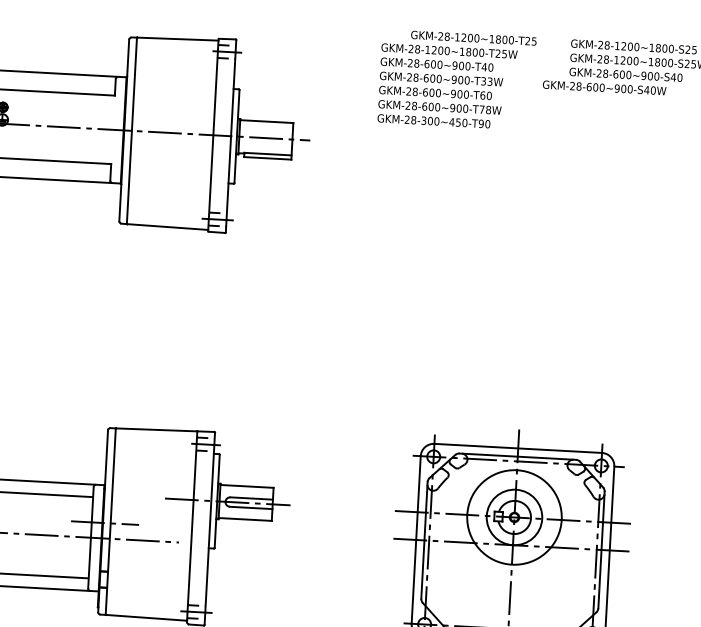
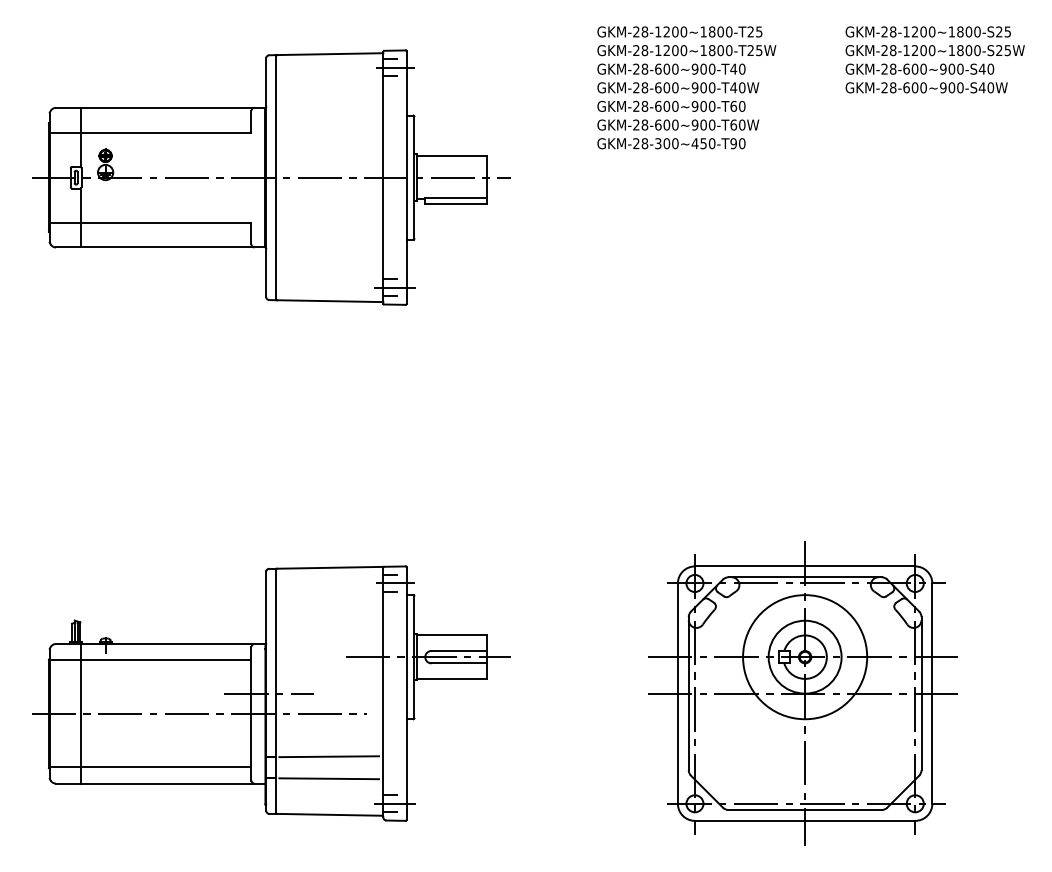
text: (473, 37) -> (679, 31), moved
text: (486, 81) -> (737, 87), GKM-28-600~900-T33W -> GKM-28-600~900-T40W
text: (604, 87) -> (926, 87), moved
text: (484, 109) -> (737, 124), GKM-28-600~900-T78W -> GKM-28-600~900-T60W
line: (148, 573) -> (329, 756), added
line: (147, 590) -> (329, 778), added

